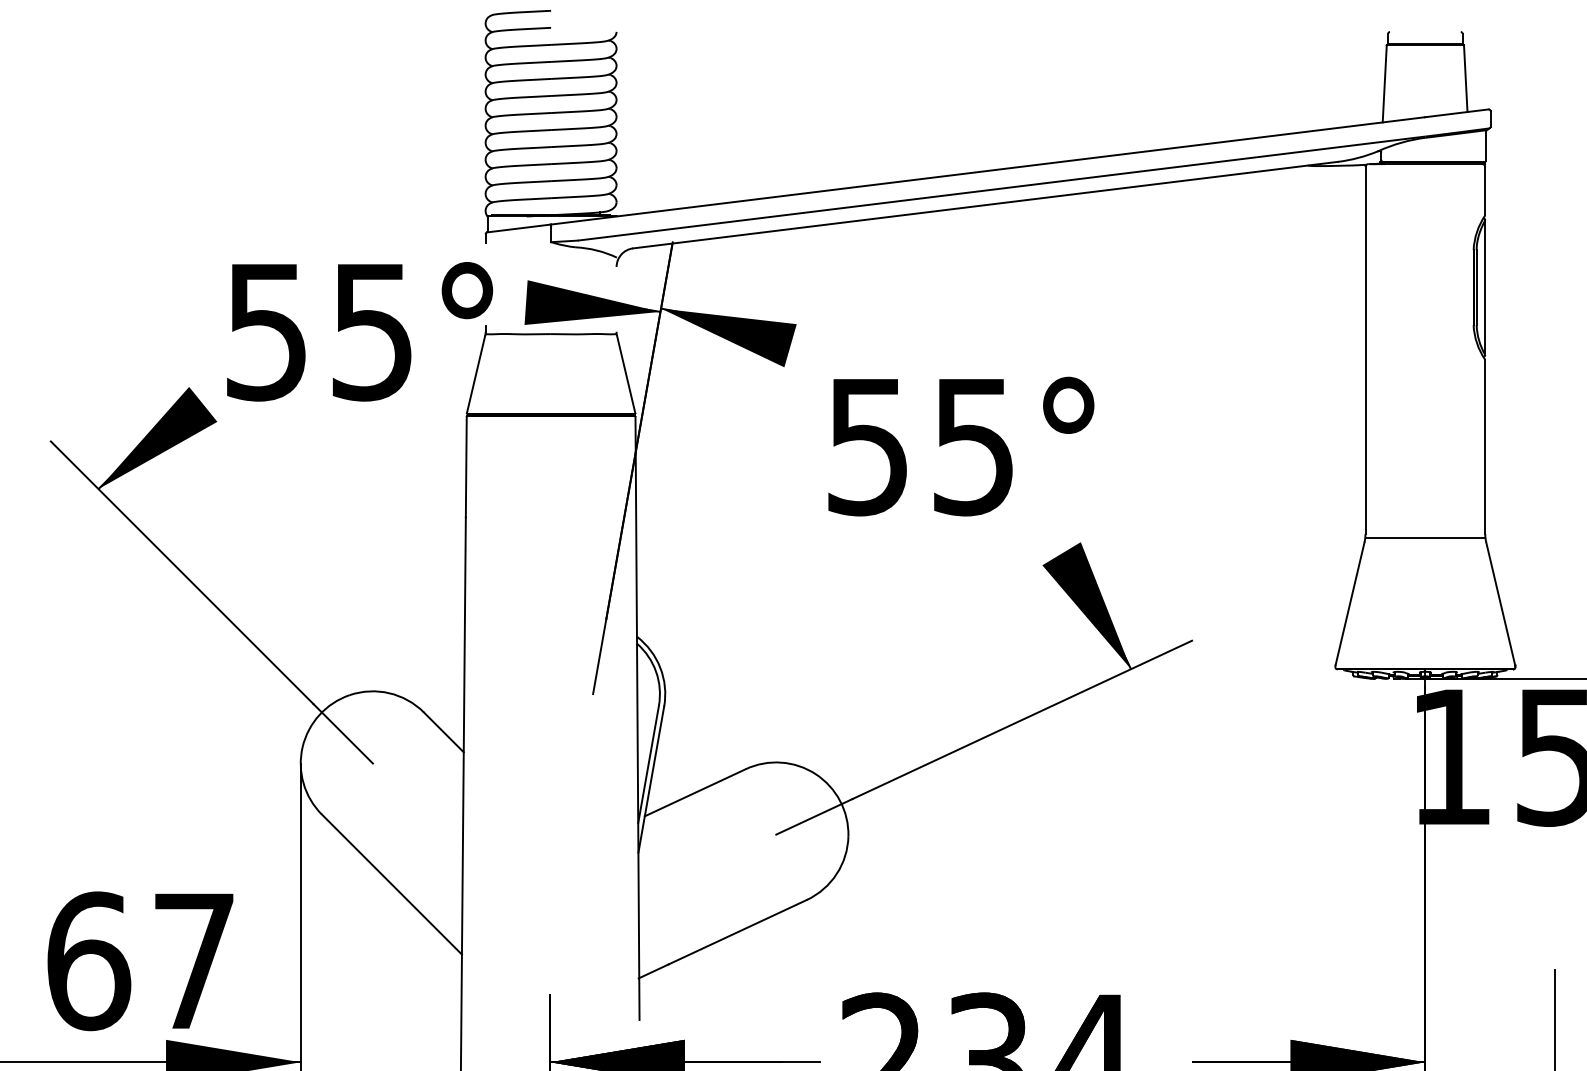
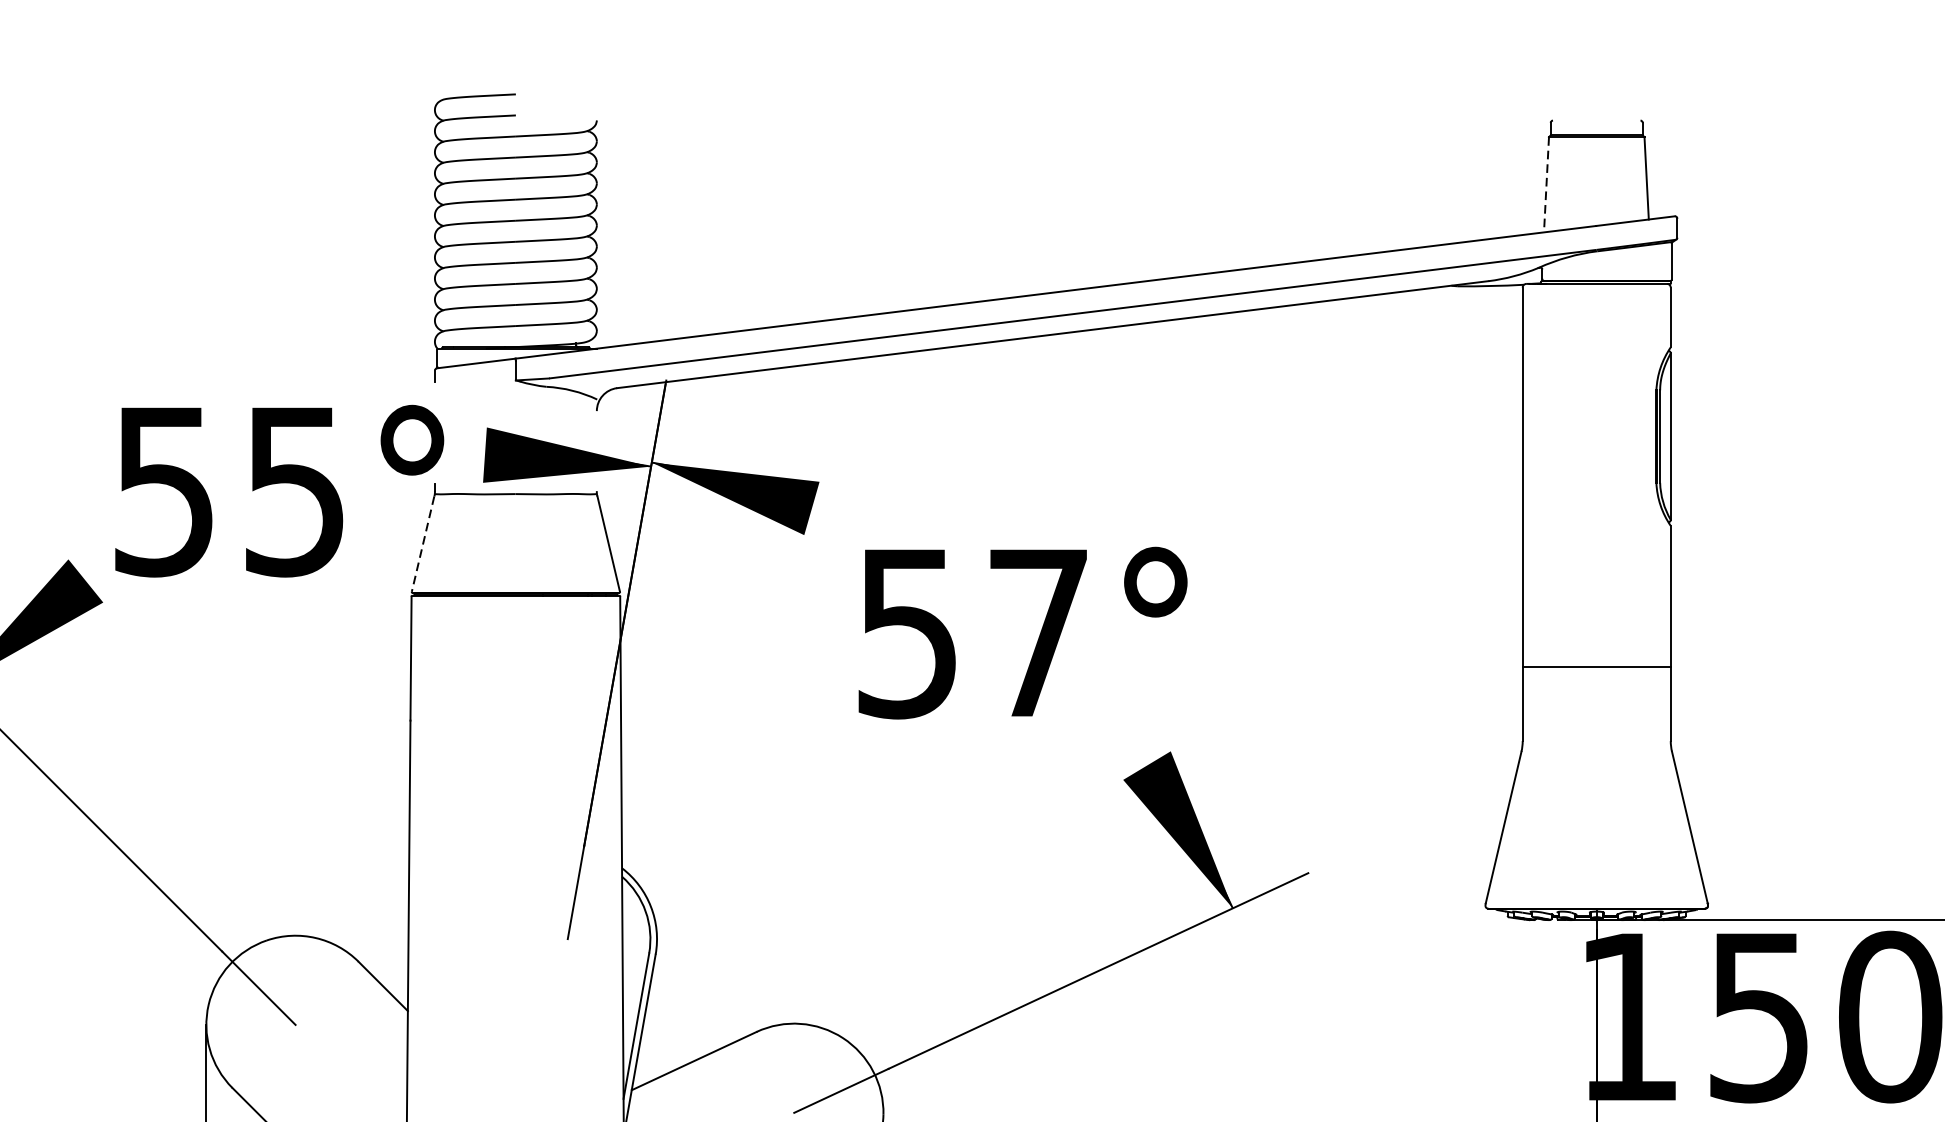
line: (1384, 83) -> (1546, 184), solid -> dashed
line: (476, 374) -> (423, 544), solid -> dashed
text: (973, 447) -> (1038, 634), 55° -> 57°
line: (1425, 538) -> (1596, 667), moved

